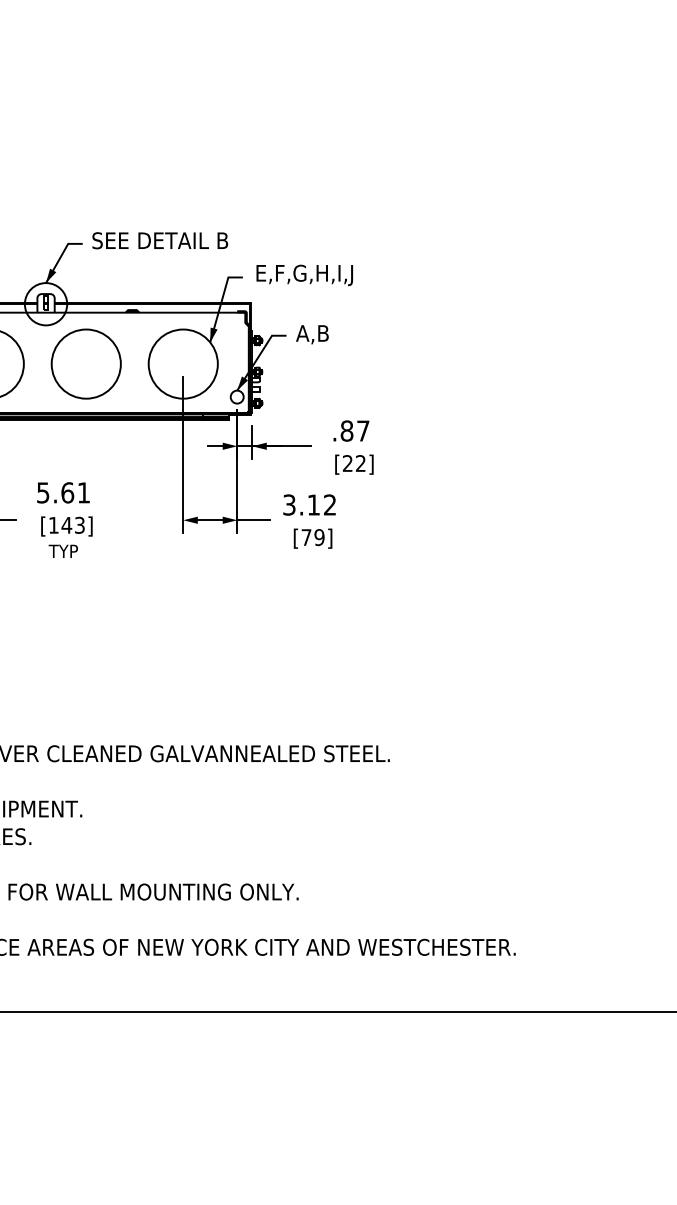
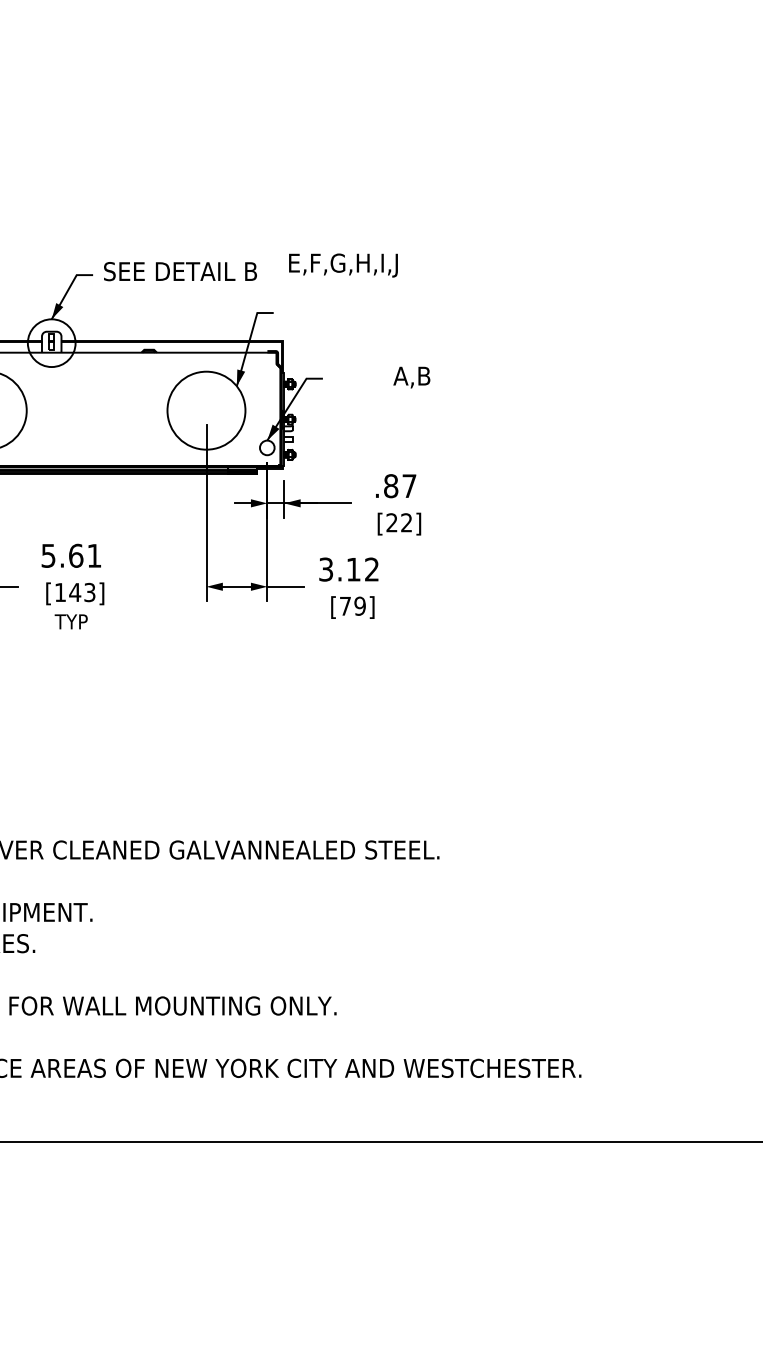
text: (304, 275) -> (343, 265), moved
text: (312, 334) -> (411, 377), moved
circle: (85, 363) -> (96, 410), removed

